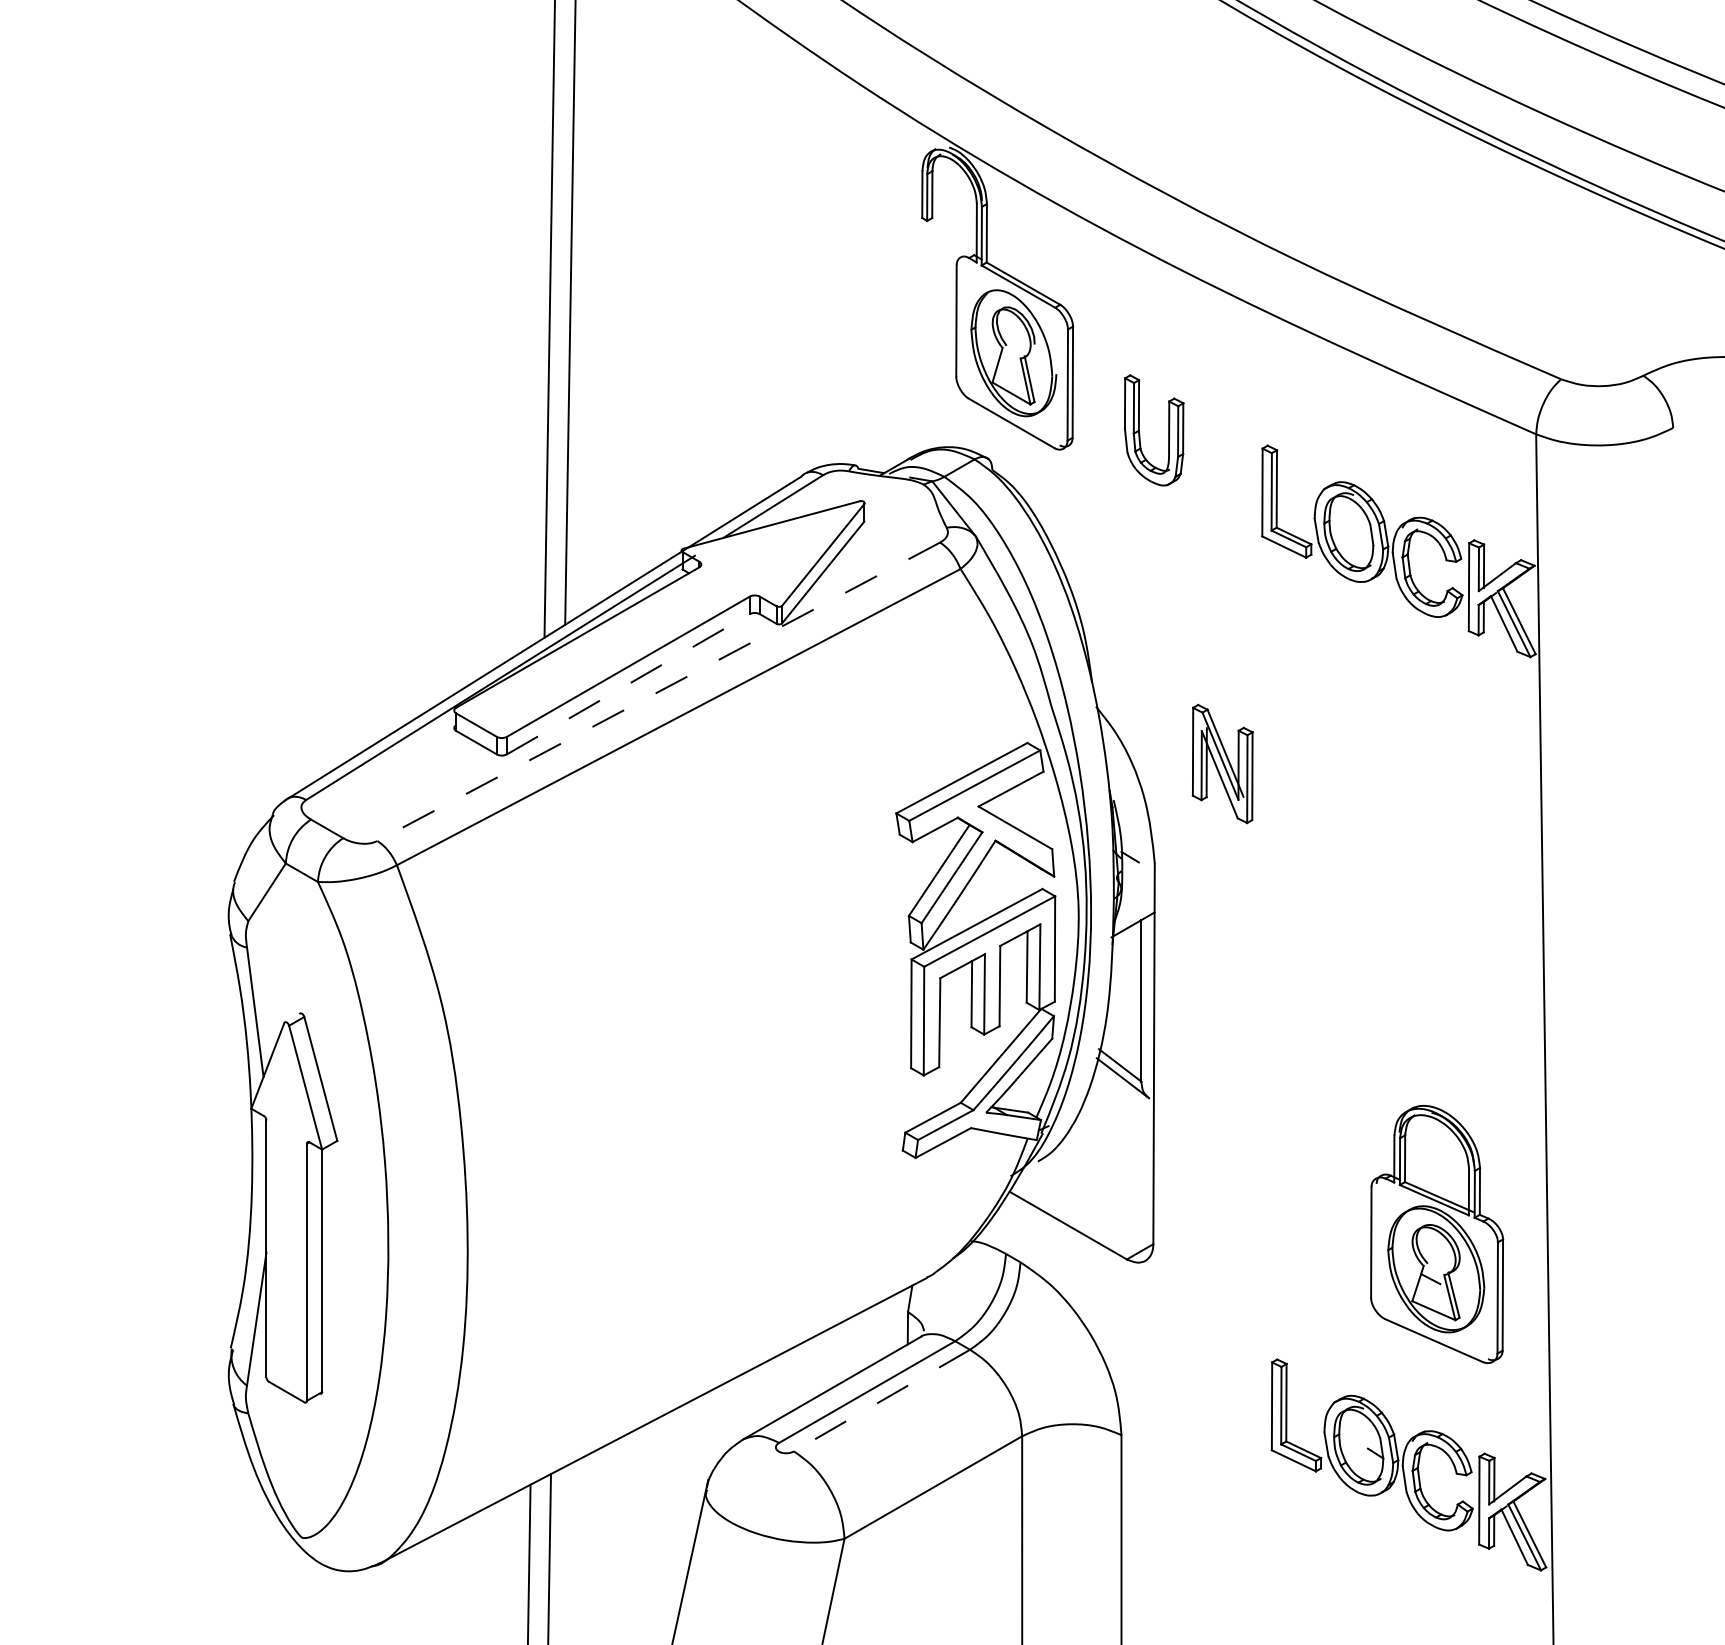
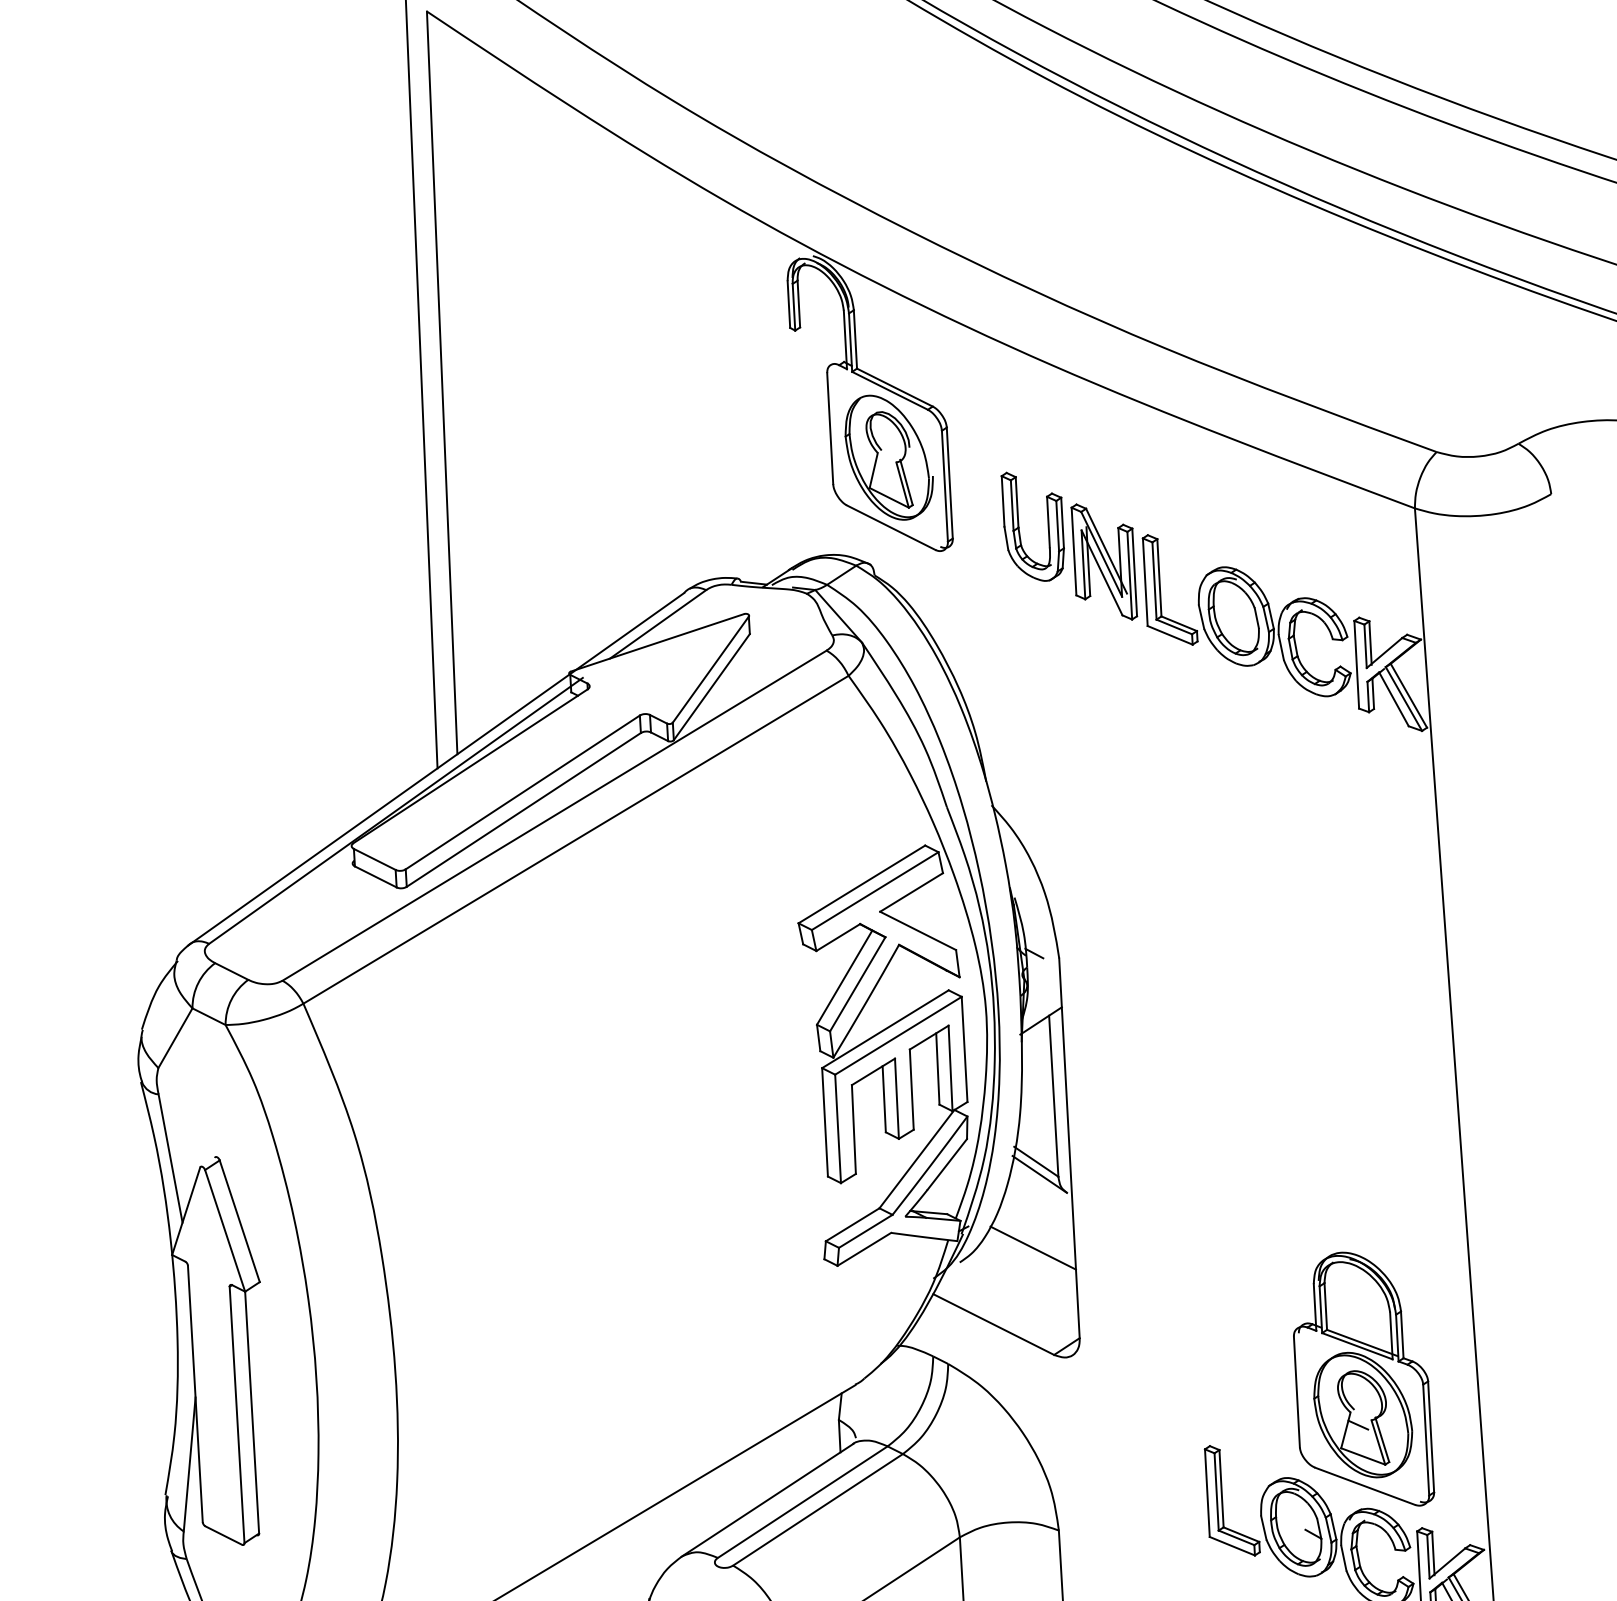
line: (628, 684) -> (523, 810), dashed -> solid
line: (658, 692) -> (554, 816), dashed -> solid
part: (1222, 763) -> (1104, 561), moved
line: (1111, 1151) -> (1032, 1248), added
part: (1437, 1234) -> (1362, 1380), moved
line: (882, 1400) -> (818, 1509), dashed -> solid

